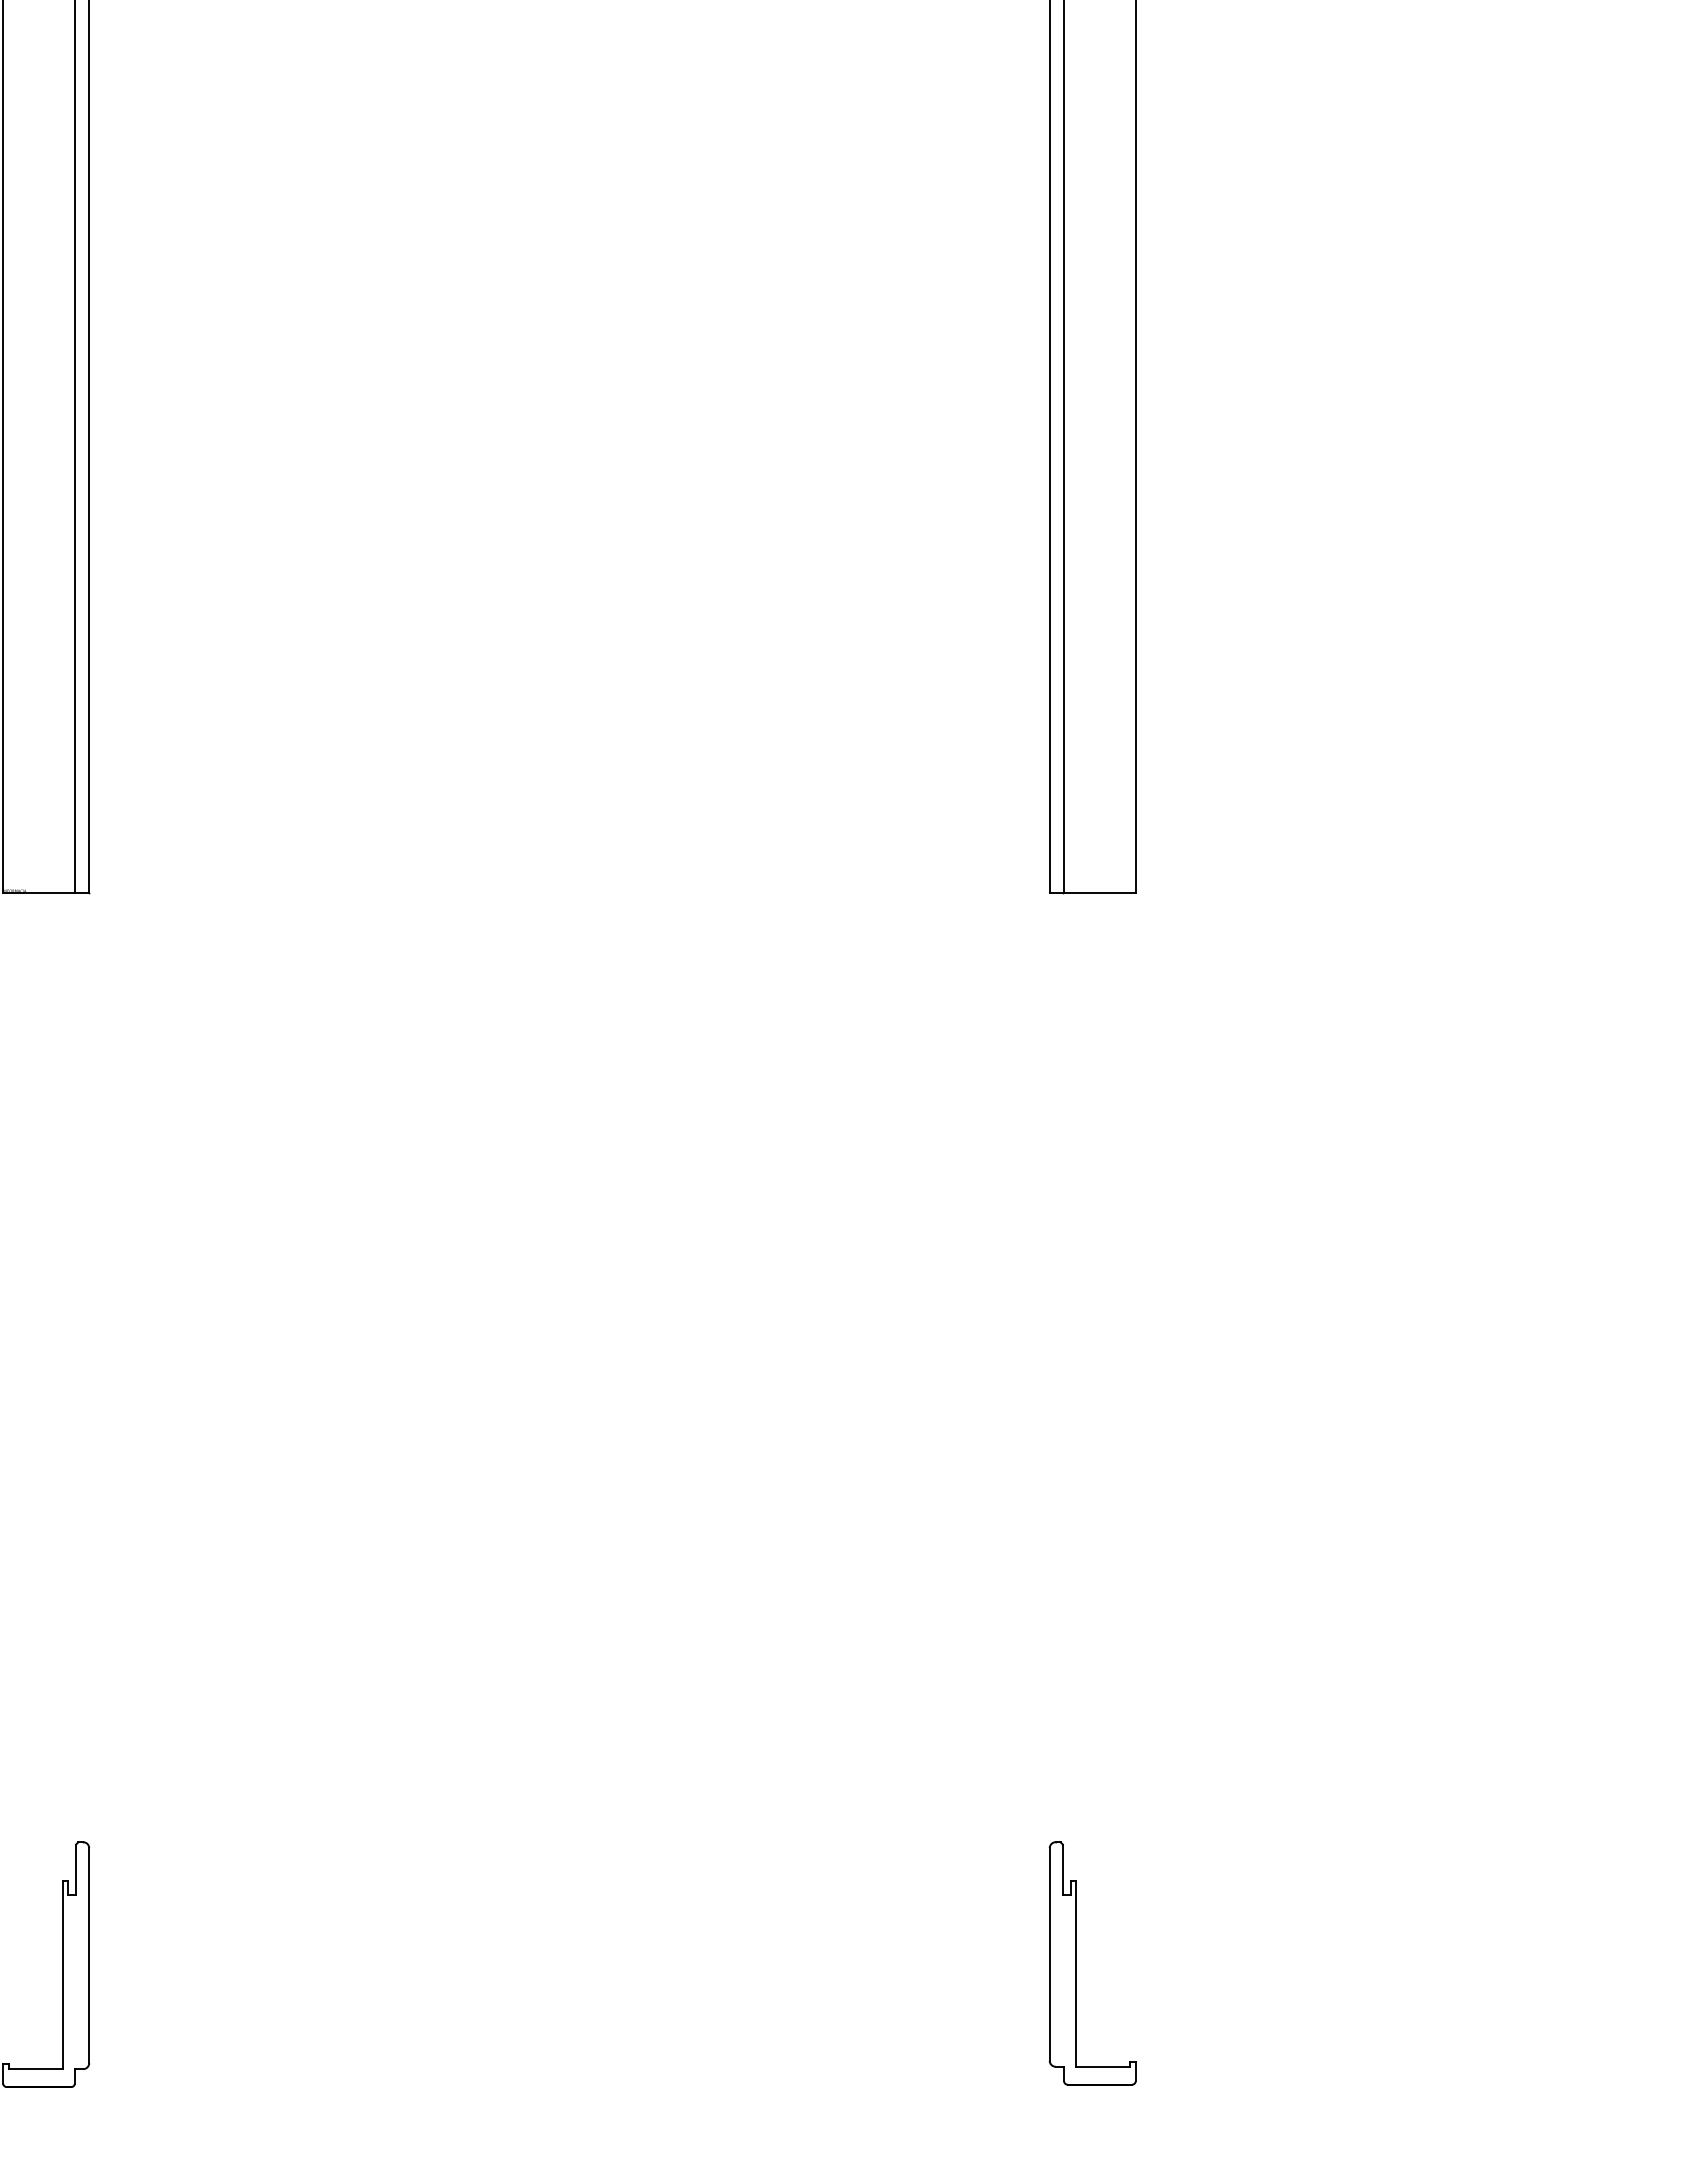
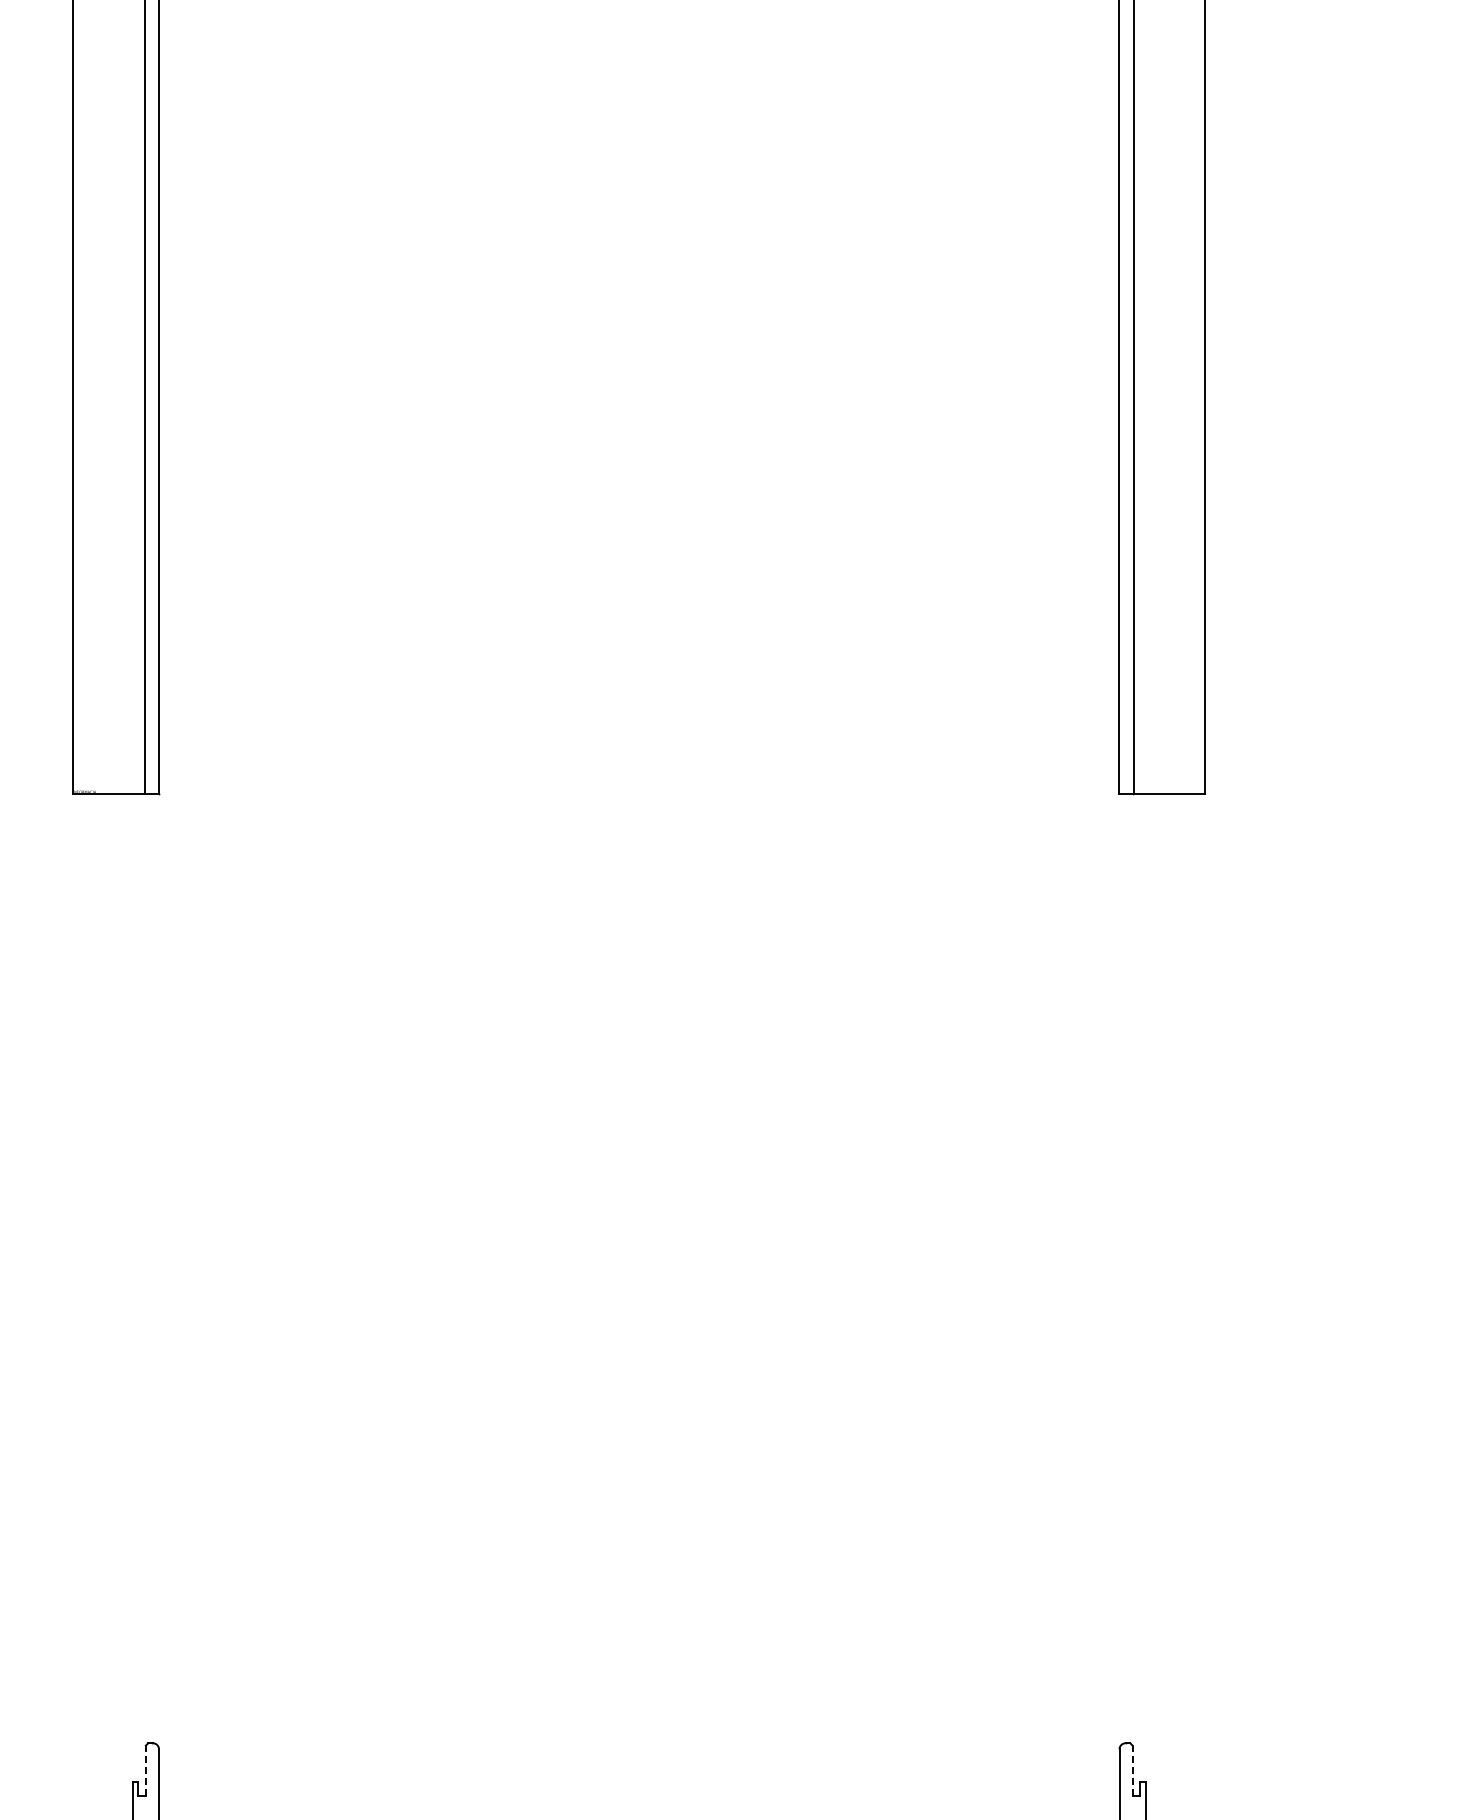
line: (76, 1869) -> (146, 1770), solid -> dashed
line: (1062, 1869) -> (1132, 1770), solid -> dashed

